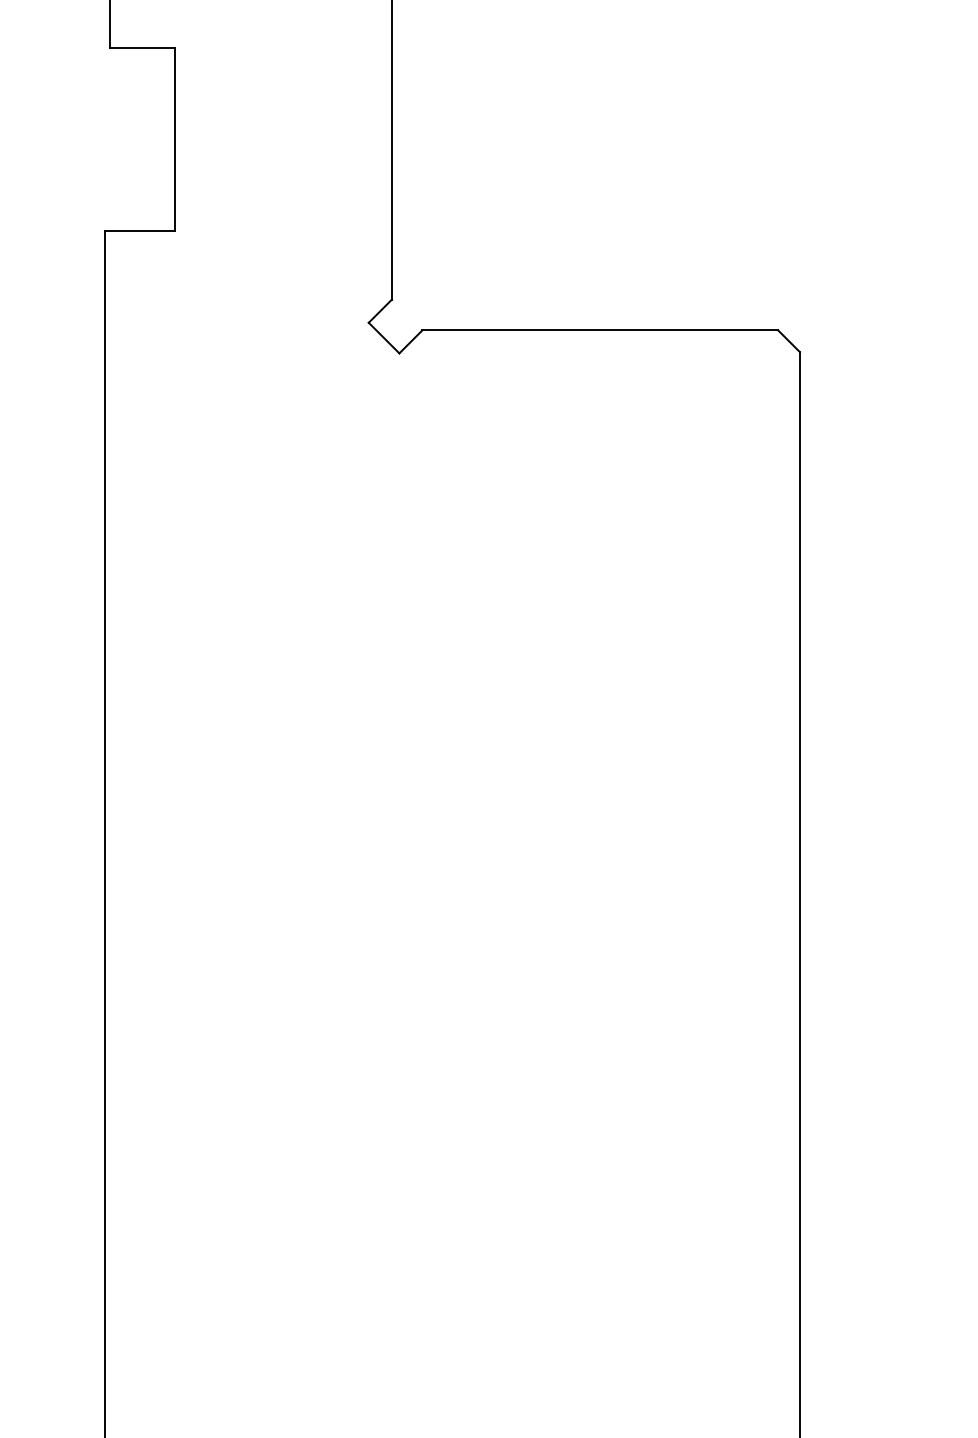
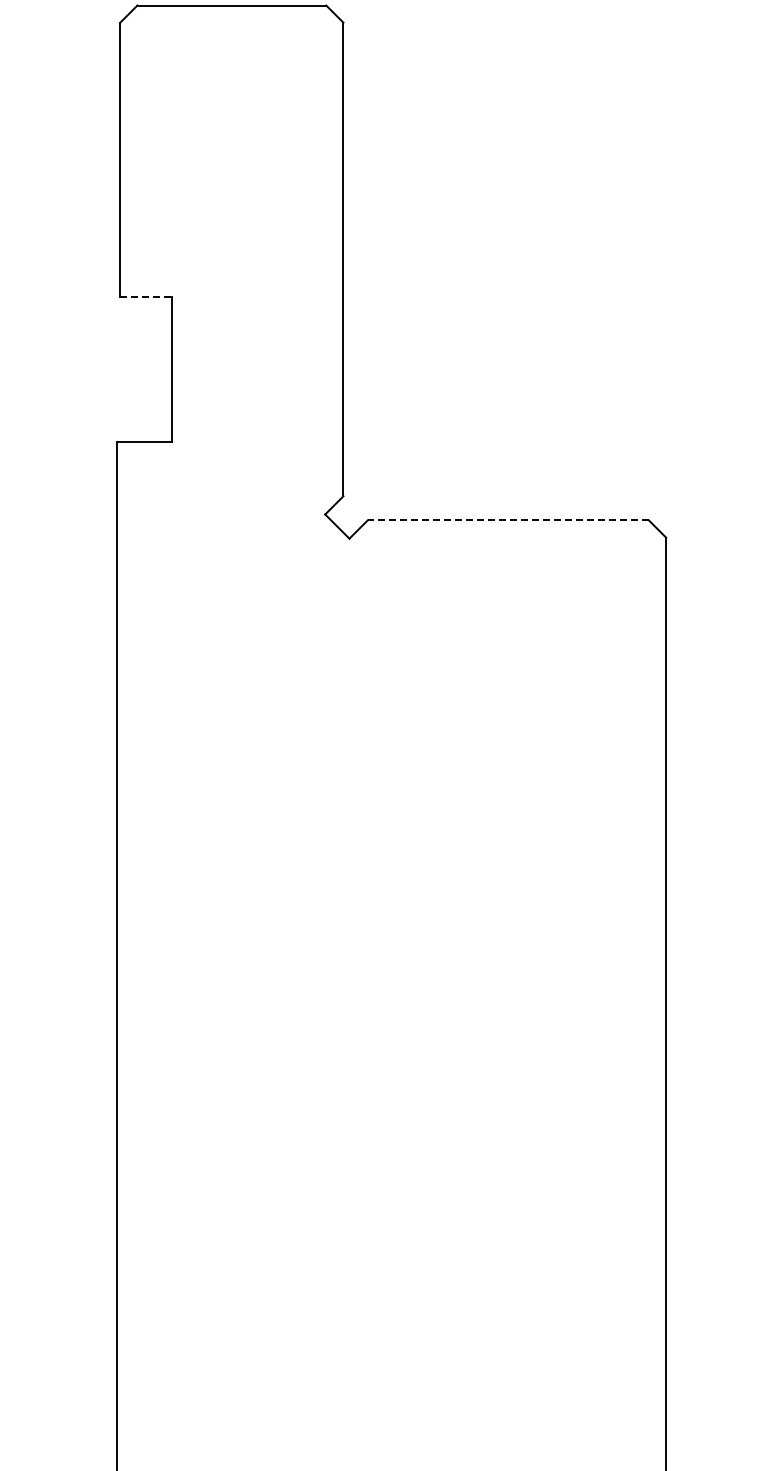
line: (142, 48) -> (146, 297), solid -> dashed
line: (600, 330) -> (508, 520), solid -> dashed

